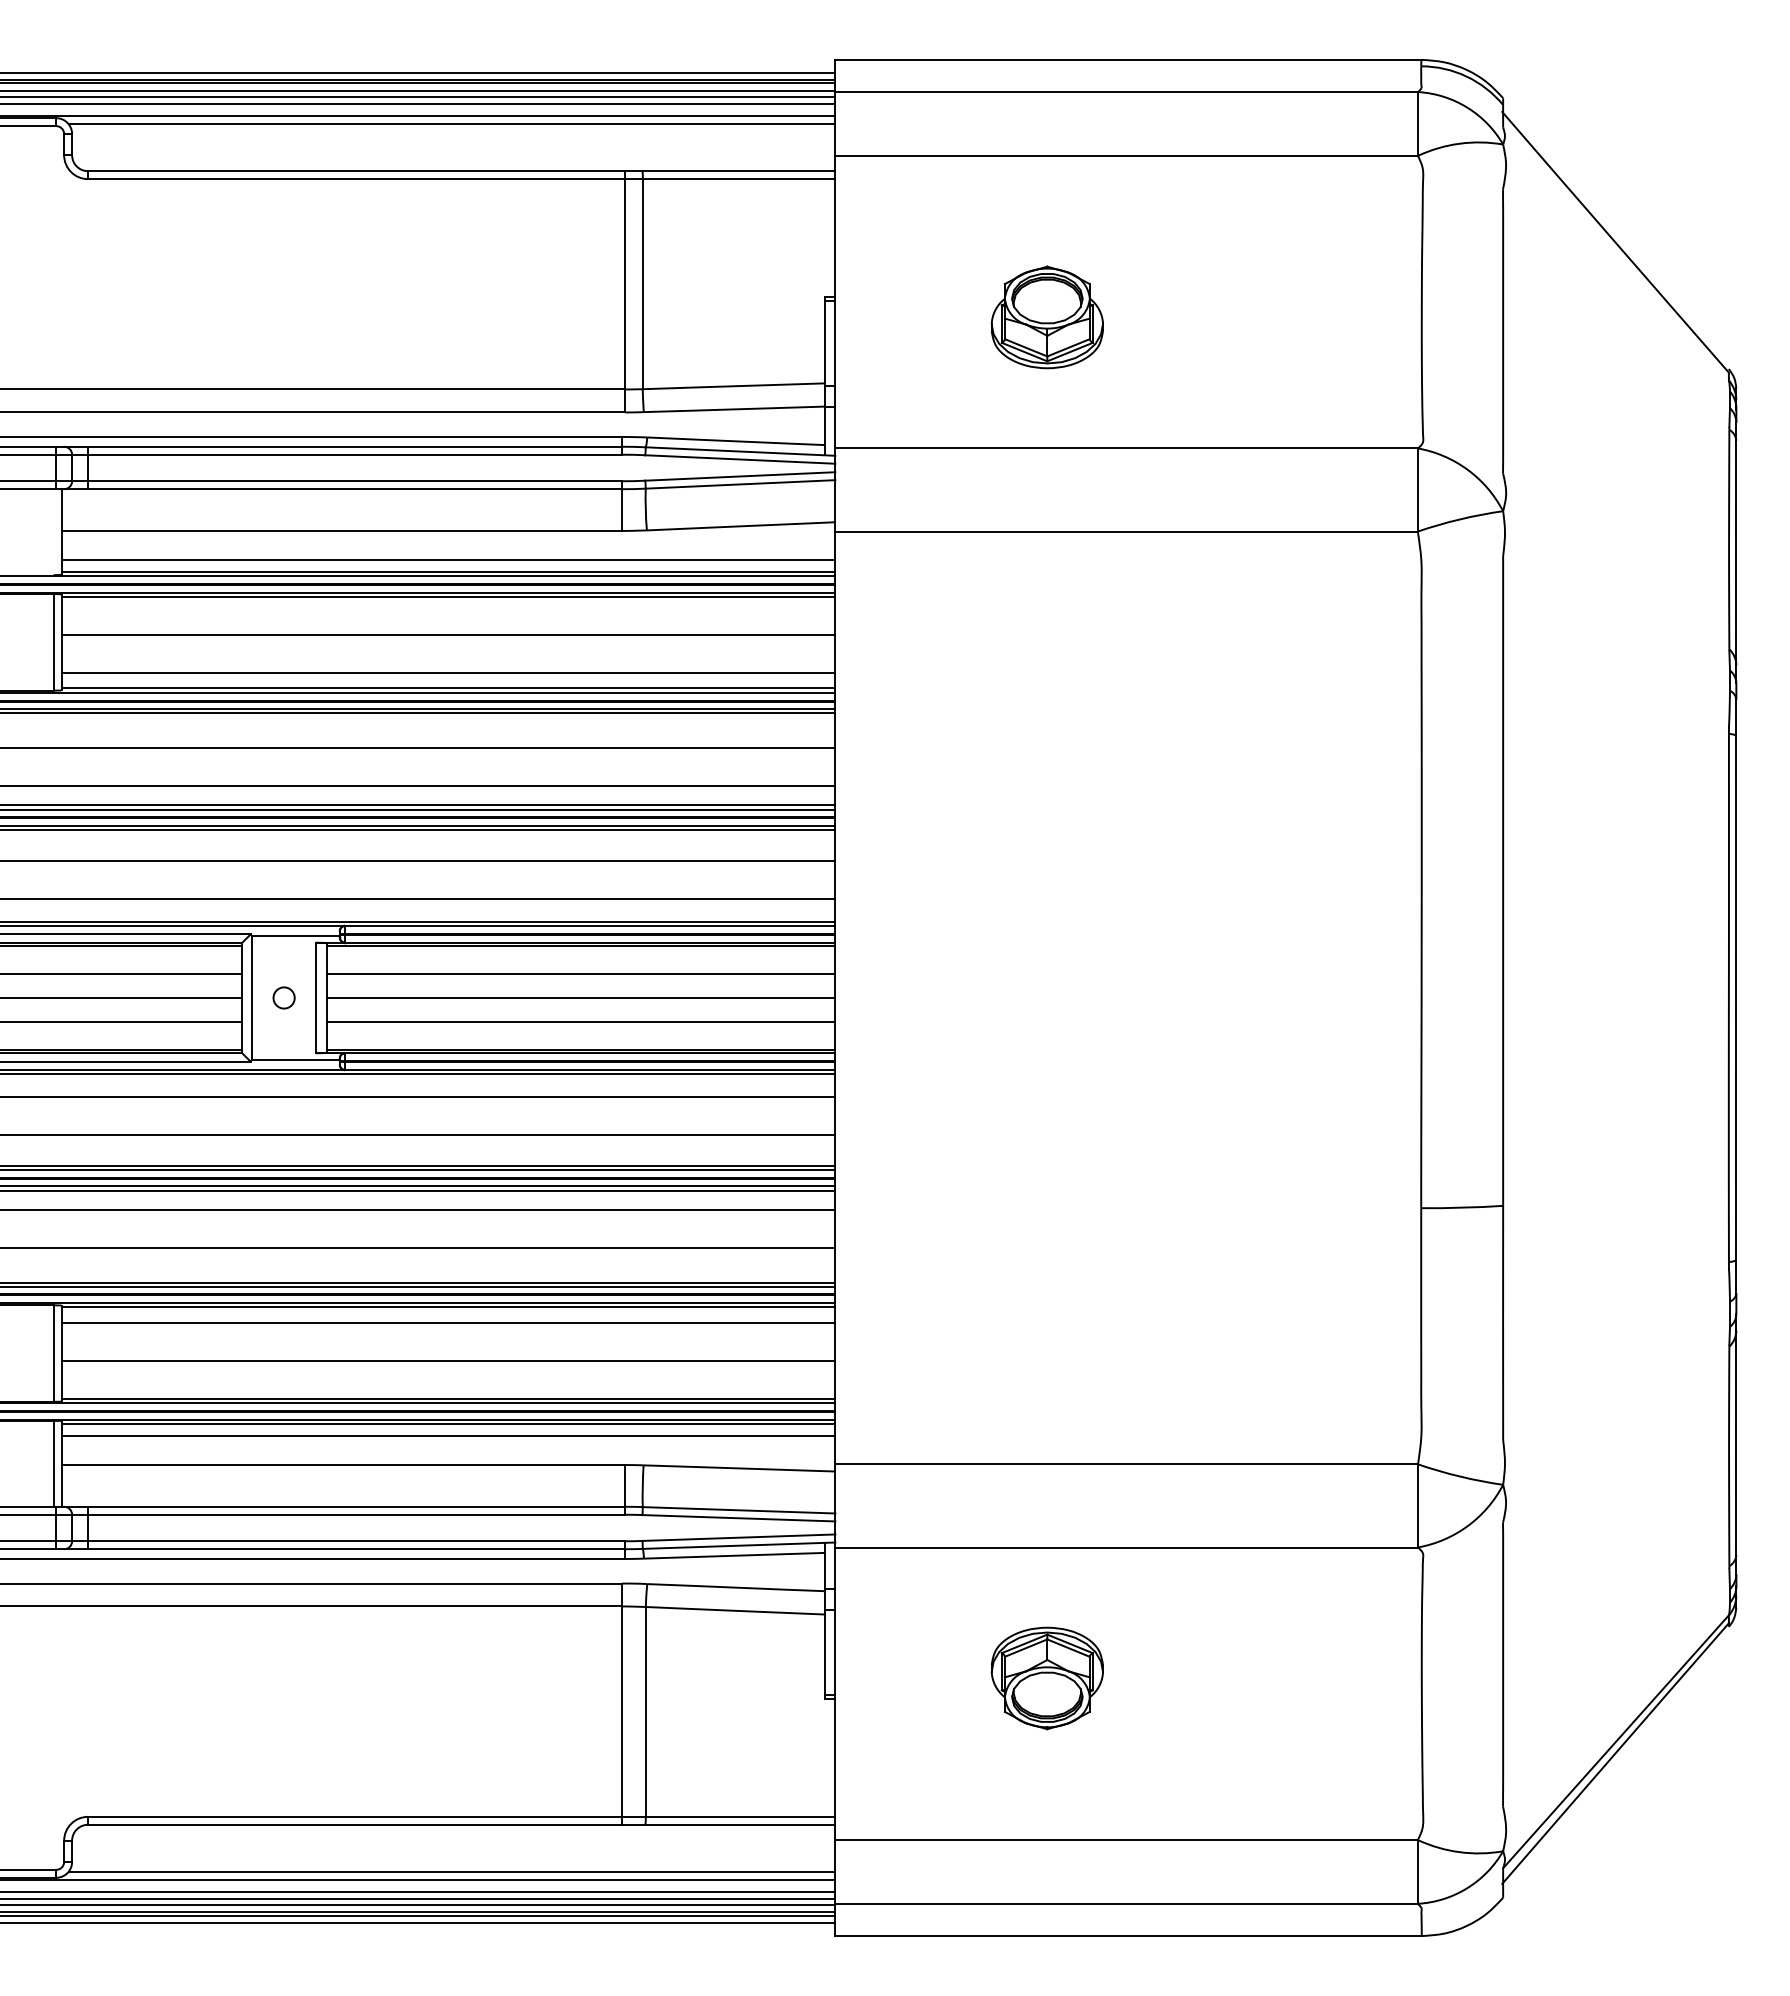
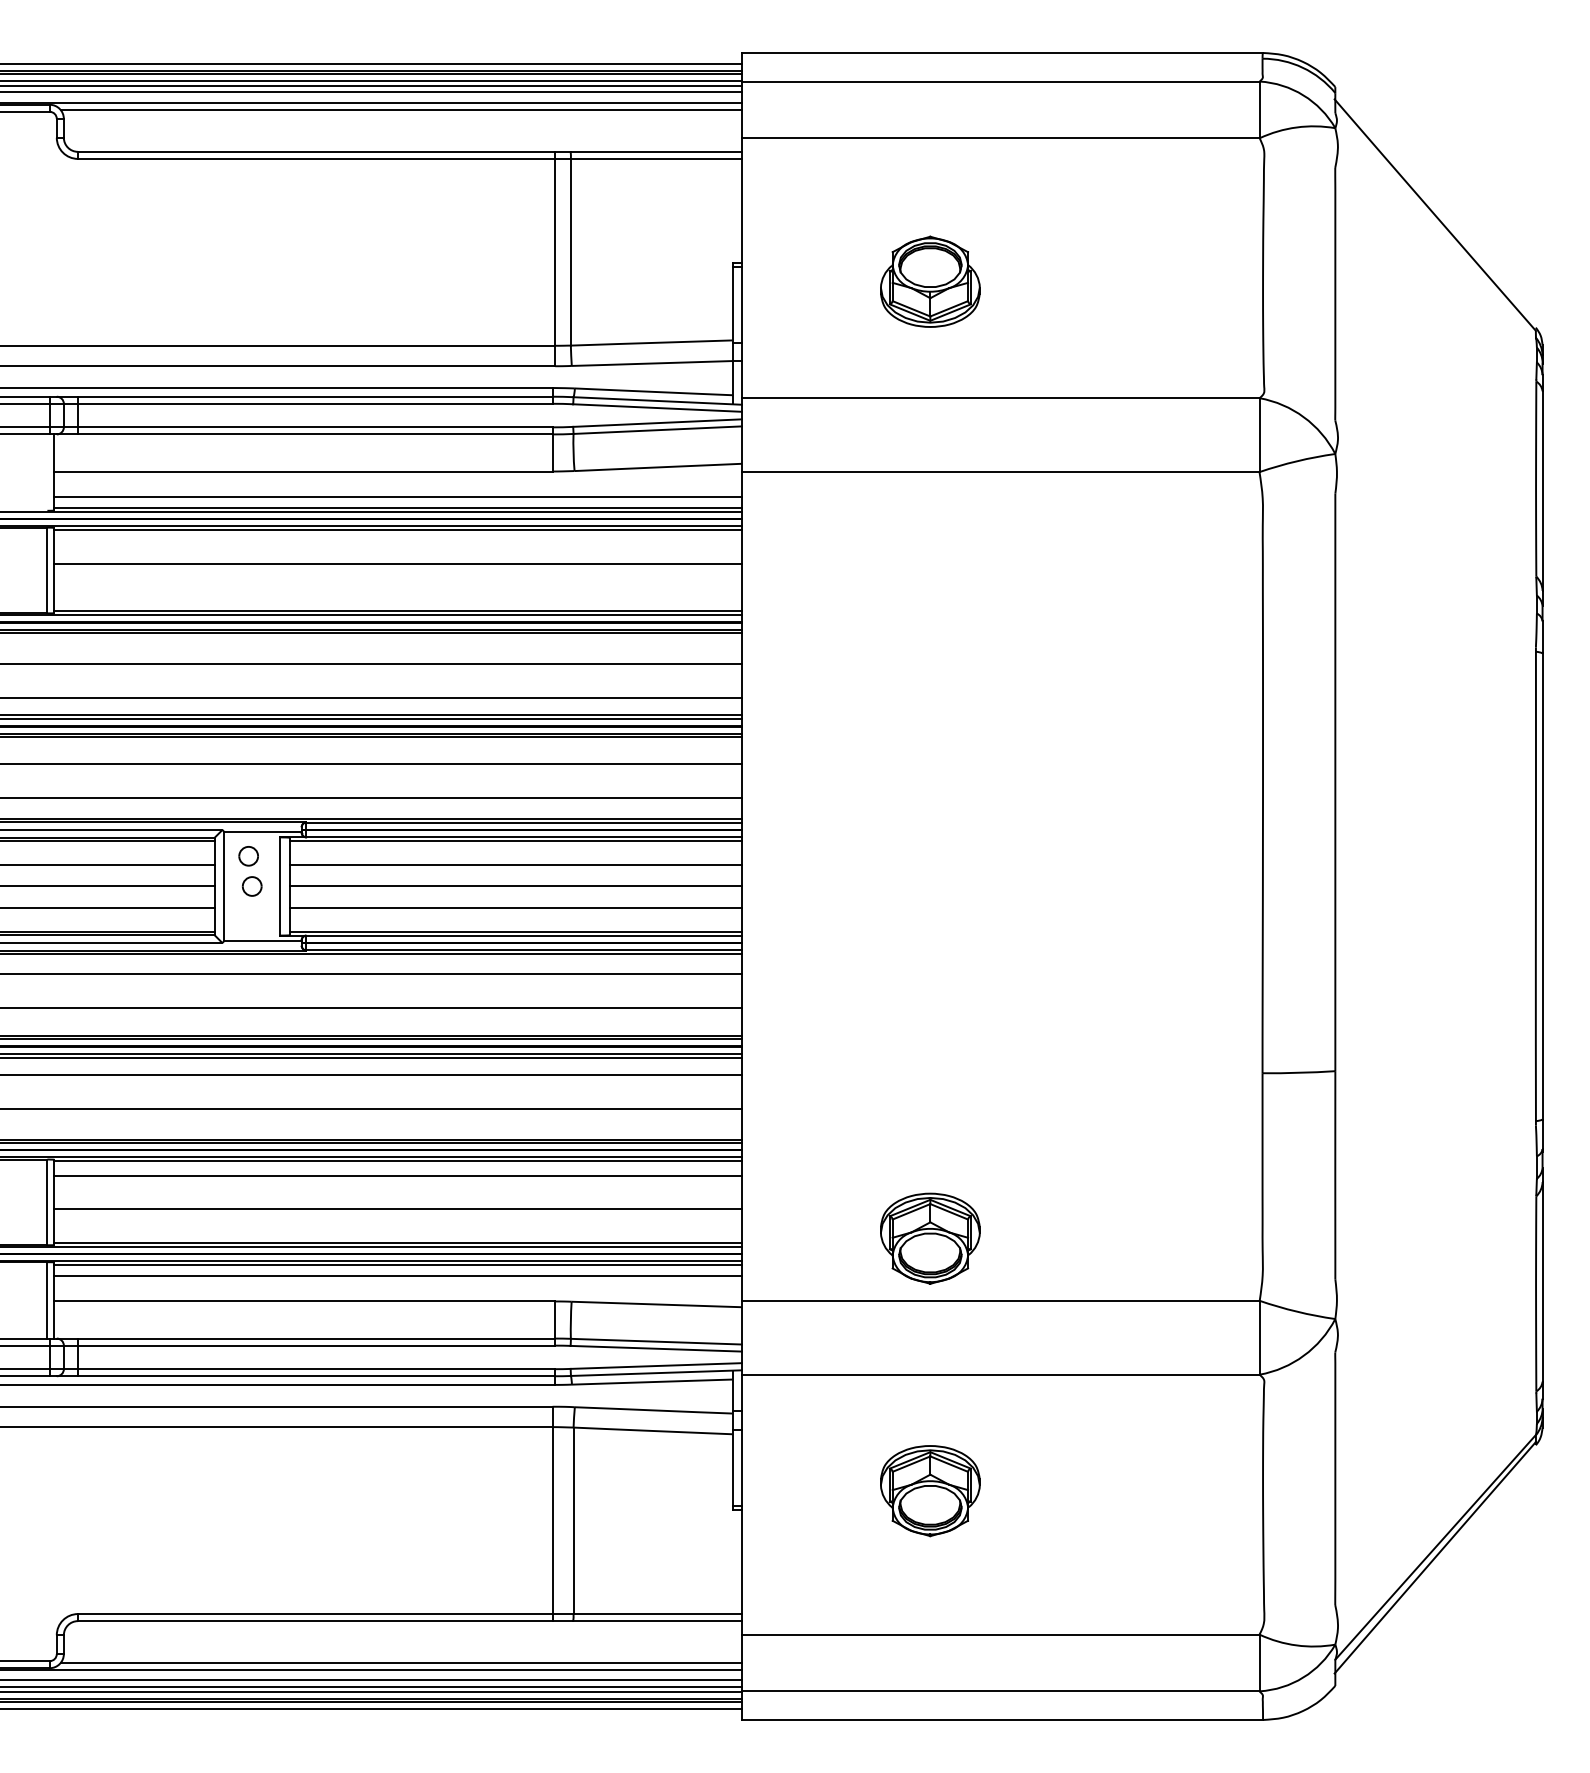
line: (448, 672) -> (398, 597), removed
part: (279, 963) -> (248, 855), added
part: (1046, 1394) -> (929, 1238), added

